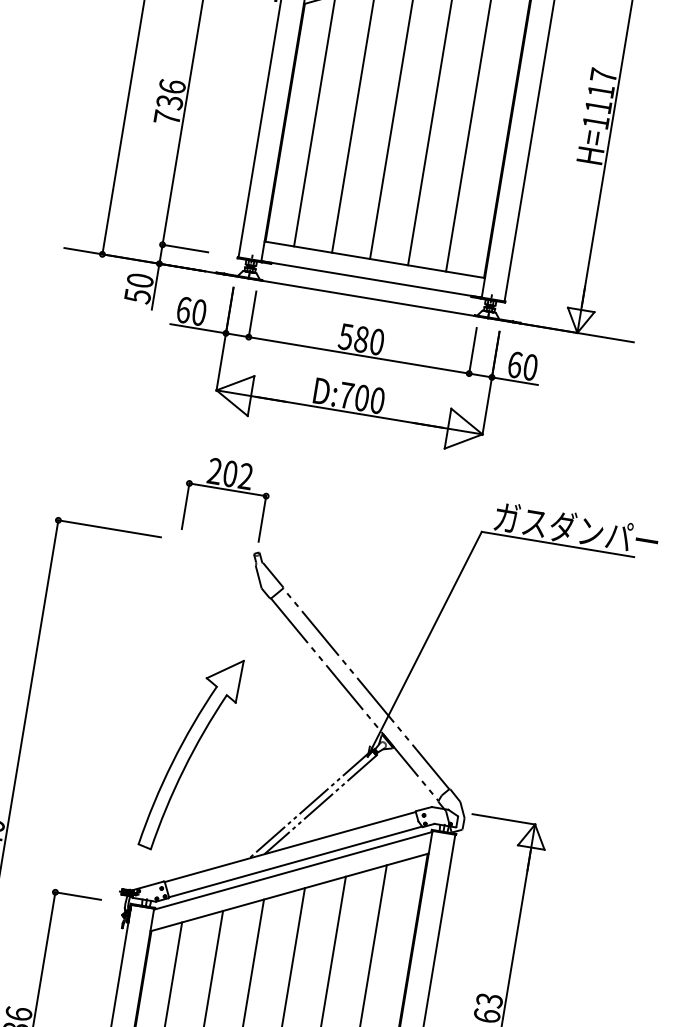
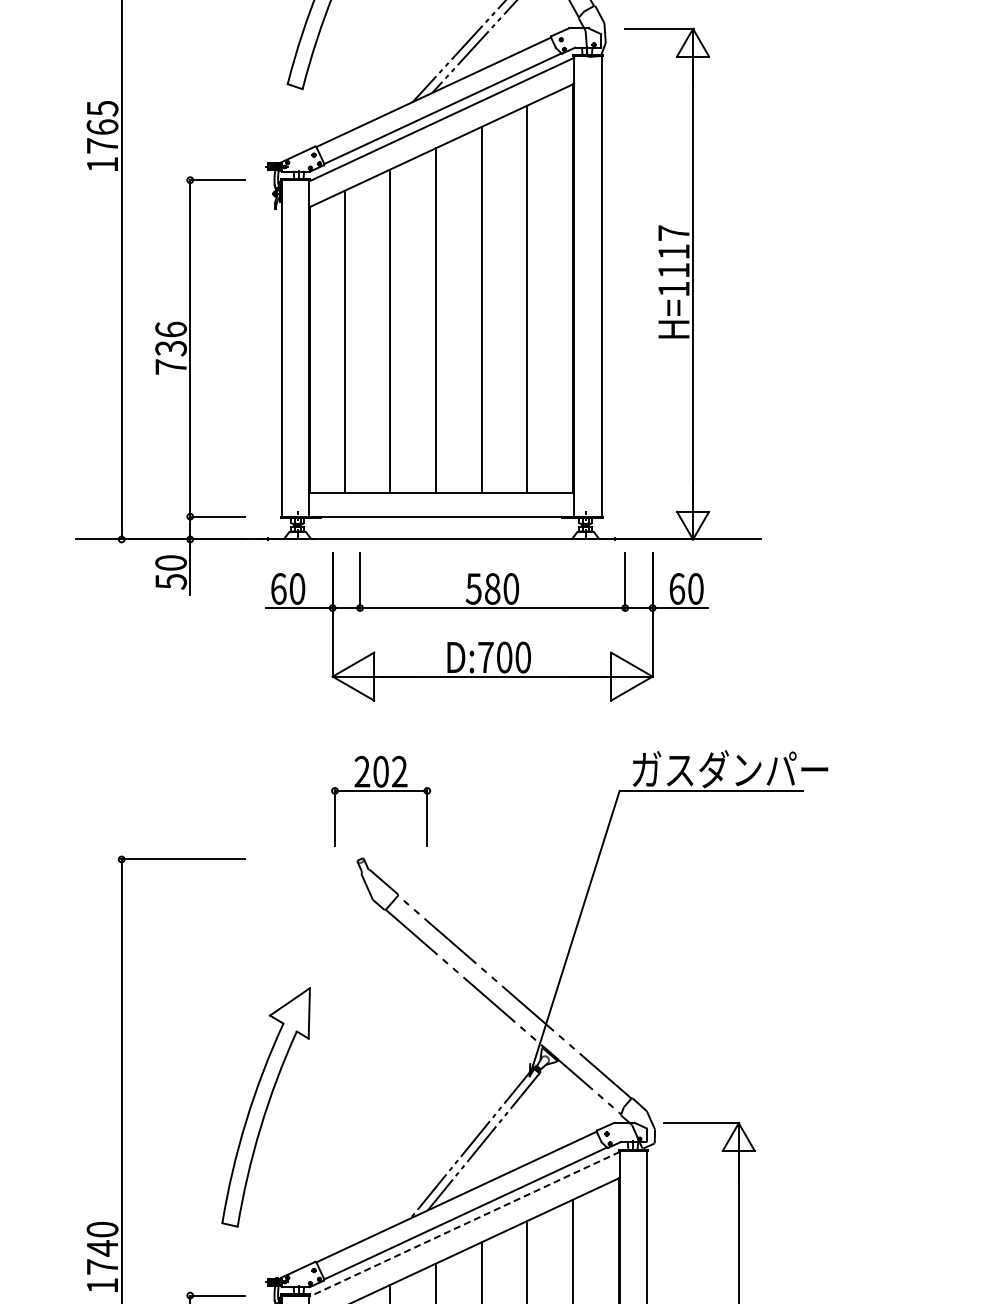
part: (351, 369) -> (486, 626), moved
part: (228, 490) -> (381, 791), moved
part: (190, 754) -> (265, 1107), moved
line: (293, 870) -> (464, 1224), solid -> dashed

